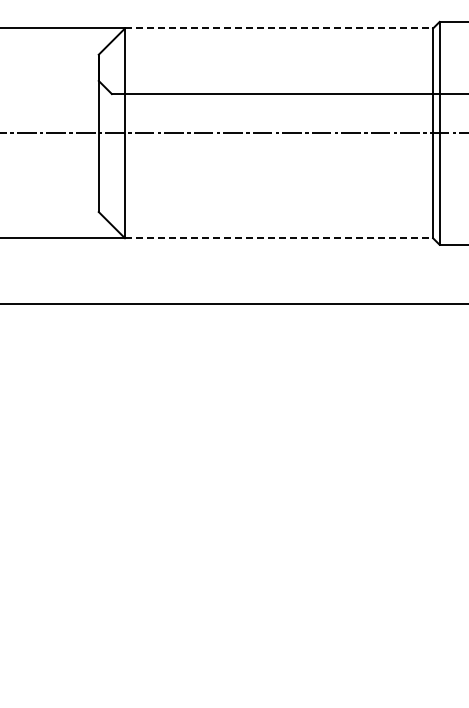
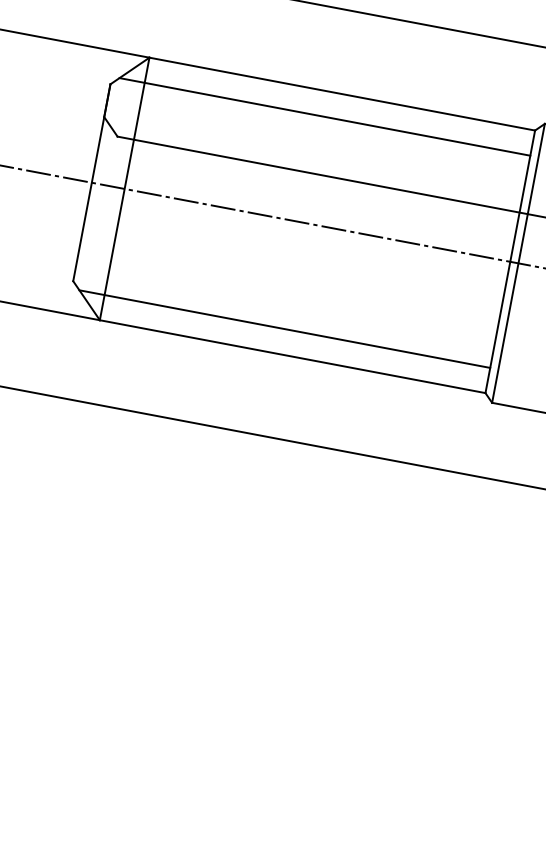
line: (279, 28) -> (342, 94), dashed -> solid
line: (268, 48) -> (324, 116), added
line: (268, 218) -> (284, 329), added
line: (279, 238) -> (293, 357), dashed -> solid

